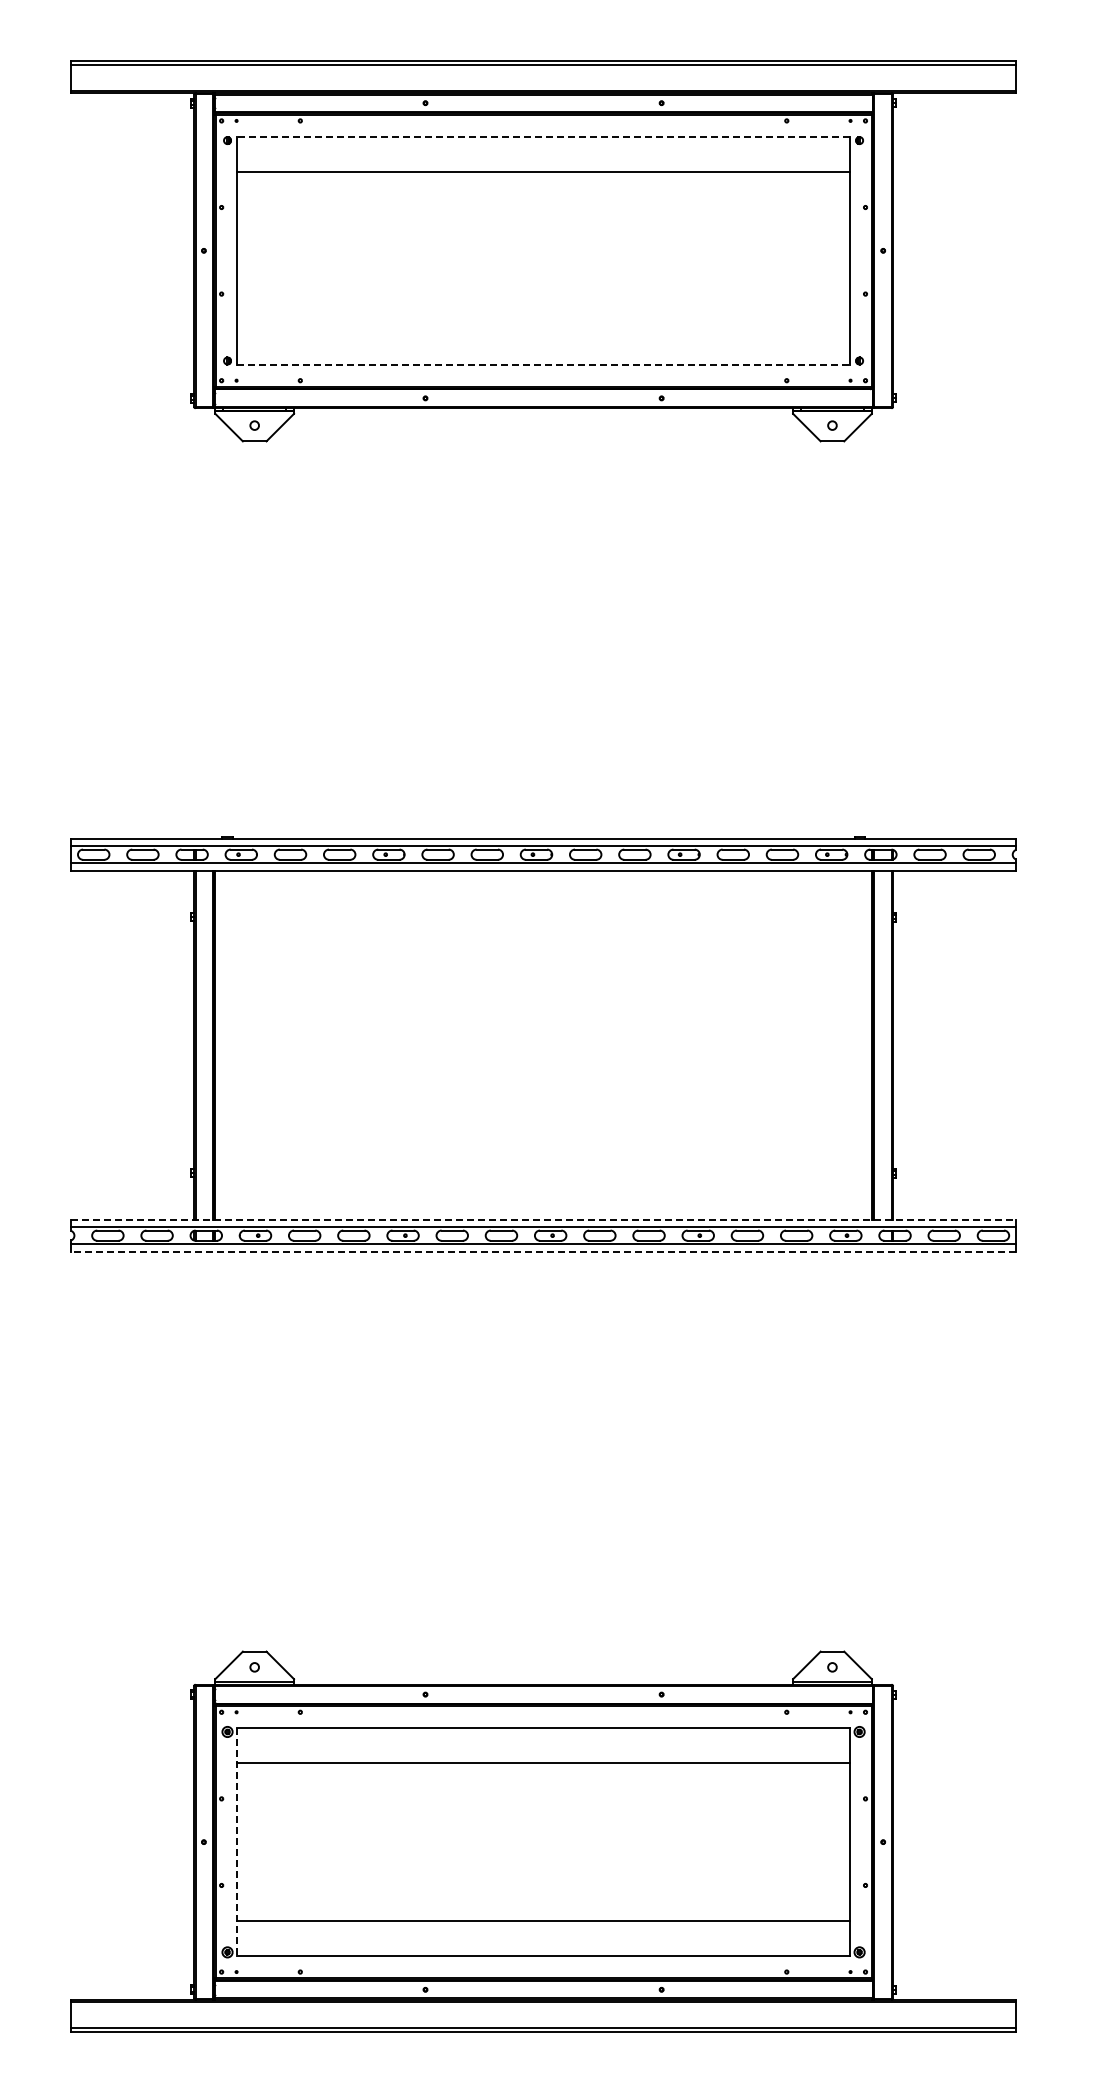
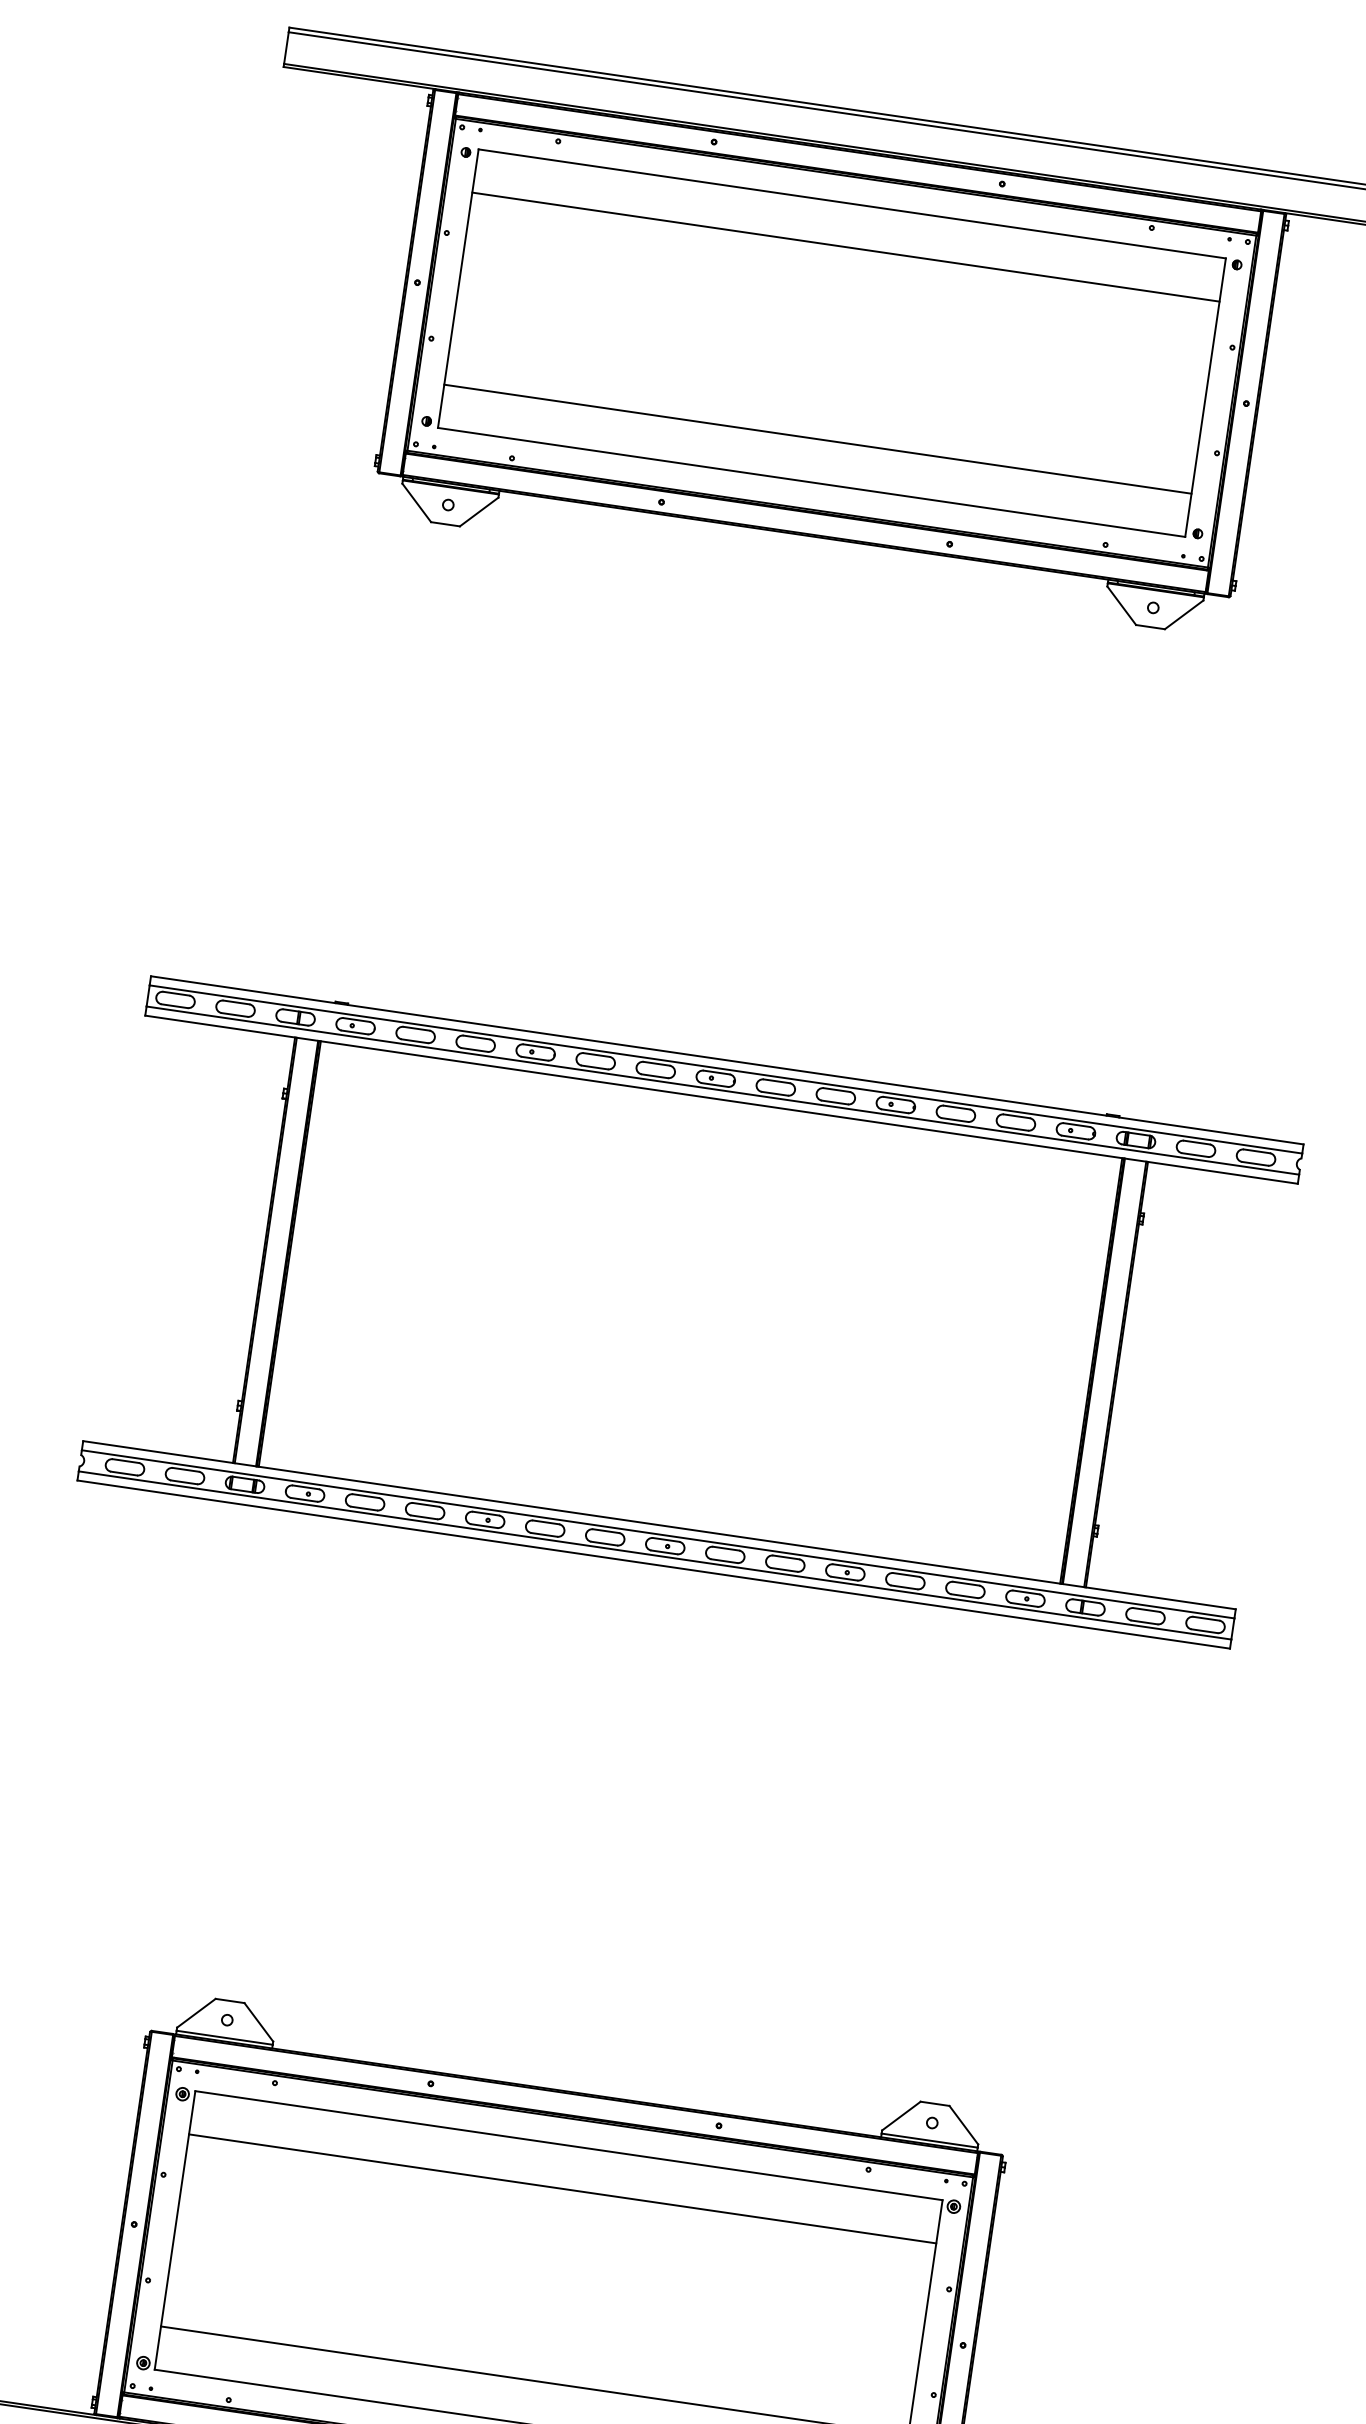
line: (543, 136) -> (852, 203), dashed -> solid
line: (543, 329) -> (817, 439), added
line: (544, 364) -> (812, 482), dashed -> solid
line: (544, 1219) -> (660, 1525), dashed -> solid
line: (543, 1251) -> (653, 1564), dashed -> solid
line: (237, 1842) -> (175, 2230), dashed -> solid

